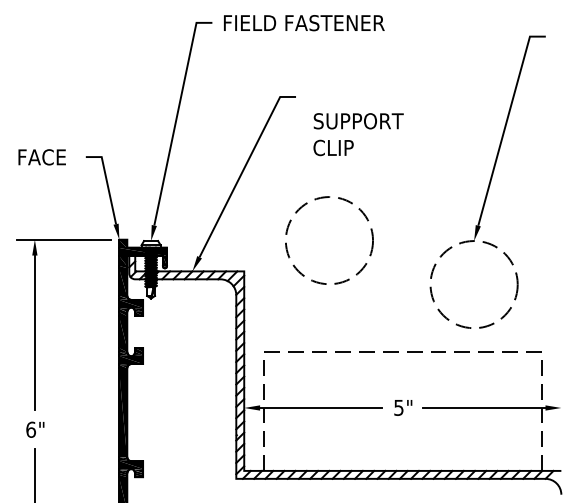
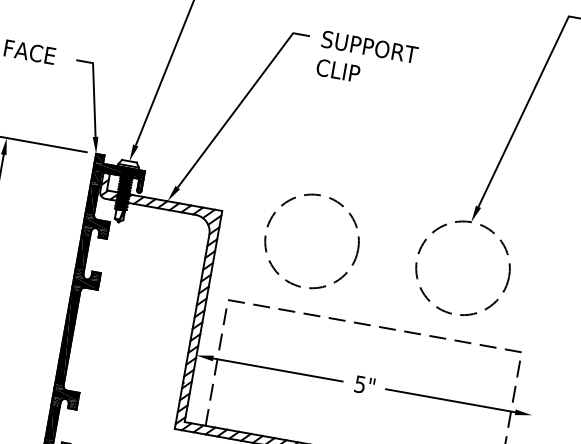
text: (358, 134) -> (367, 61), moved
circle: (329, 240) -> (312, 241), moved

